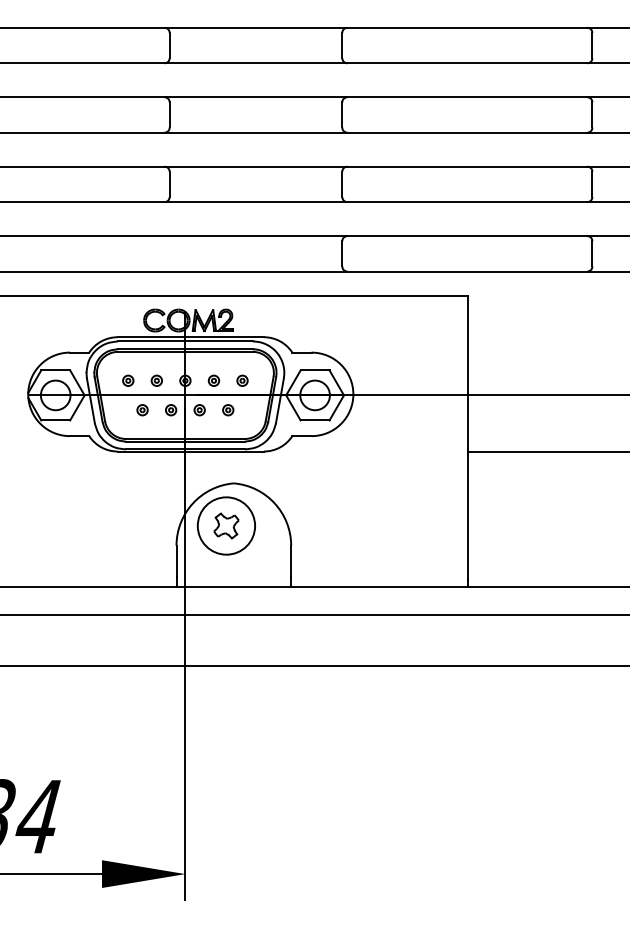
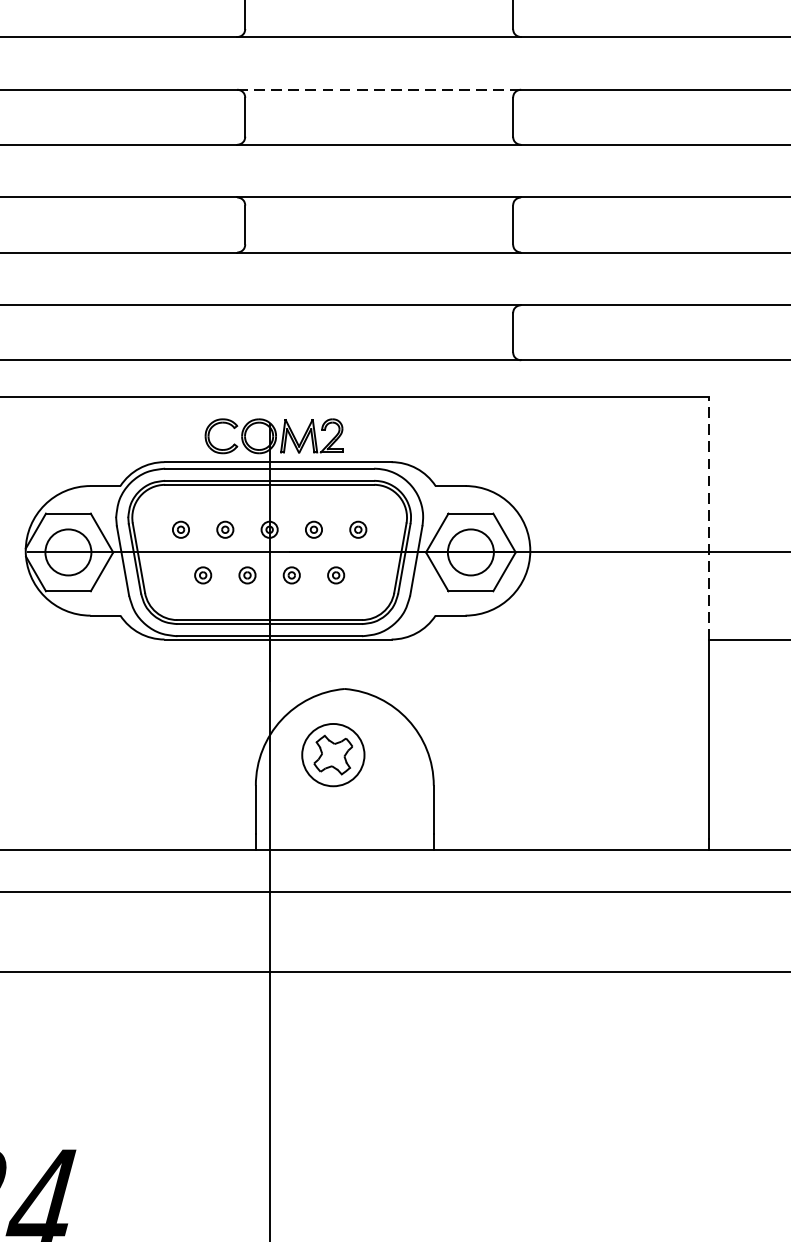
line: (255, 97) -> (378, 90), solid -> dashed
line: (468, 373) -> (708, 518), solid -> dashed
circle: (226, 525) -> (333, 754), size x0.7

